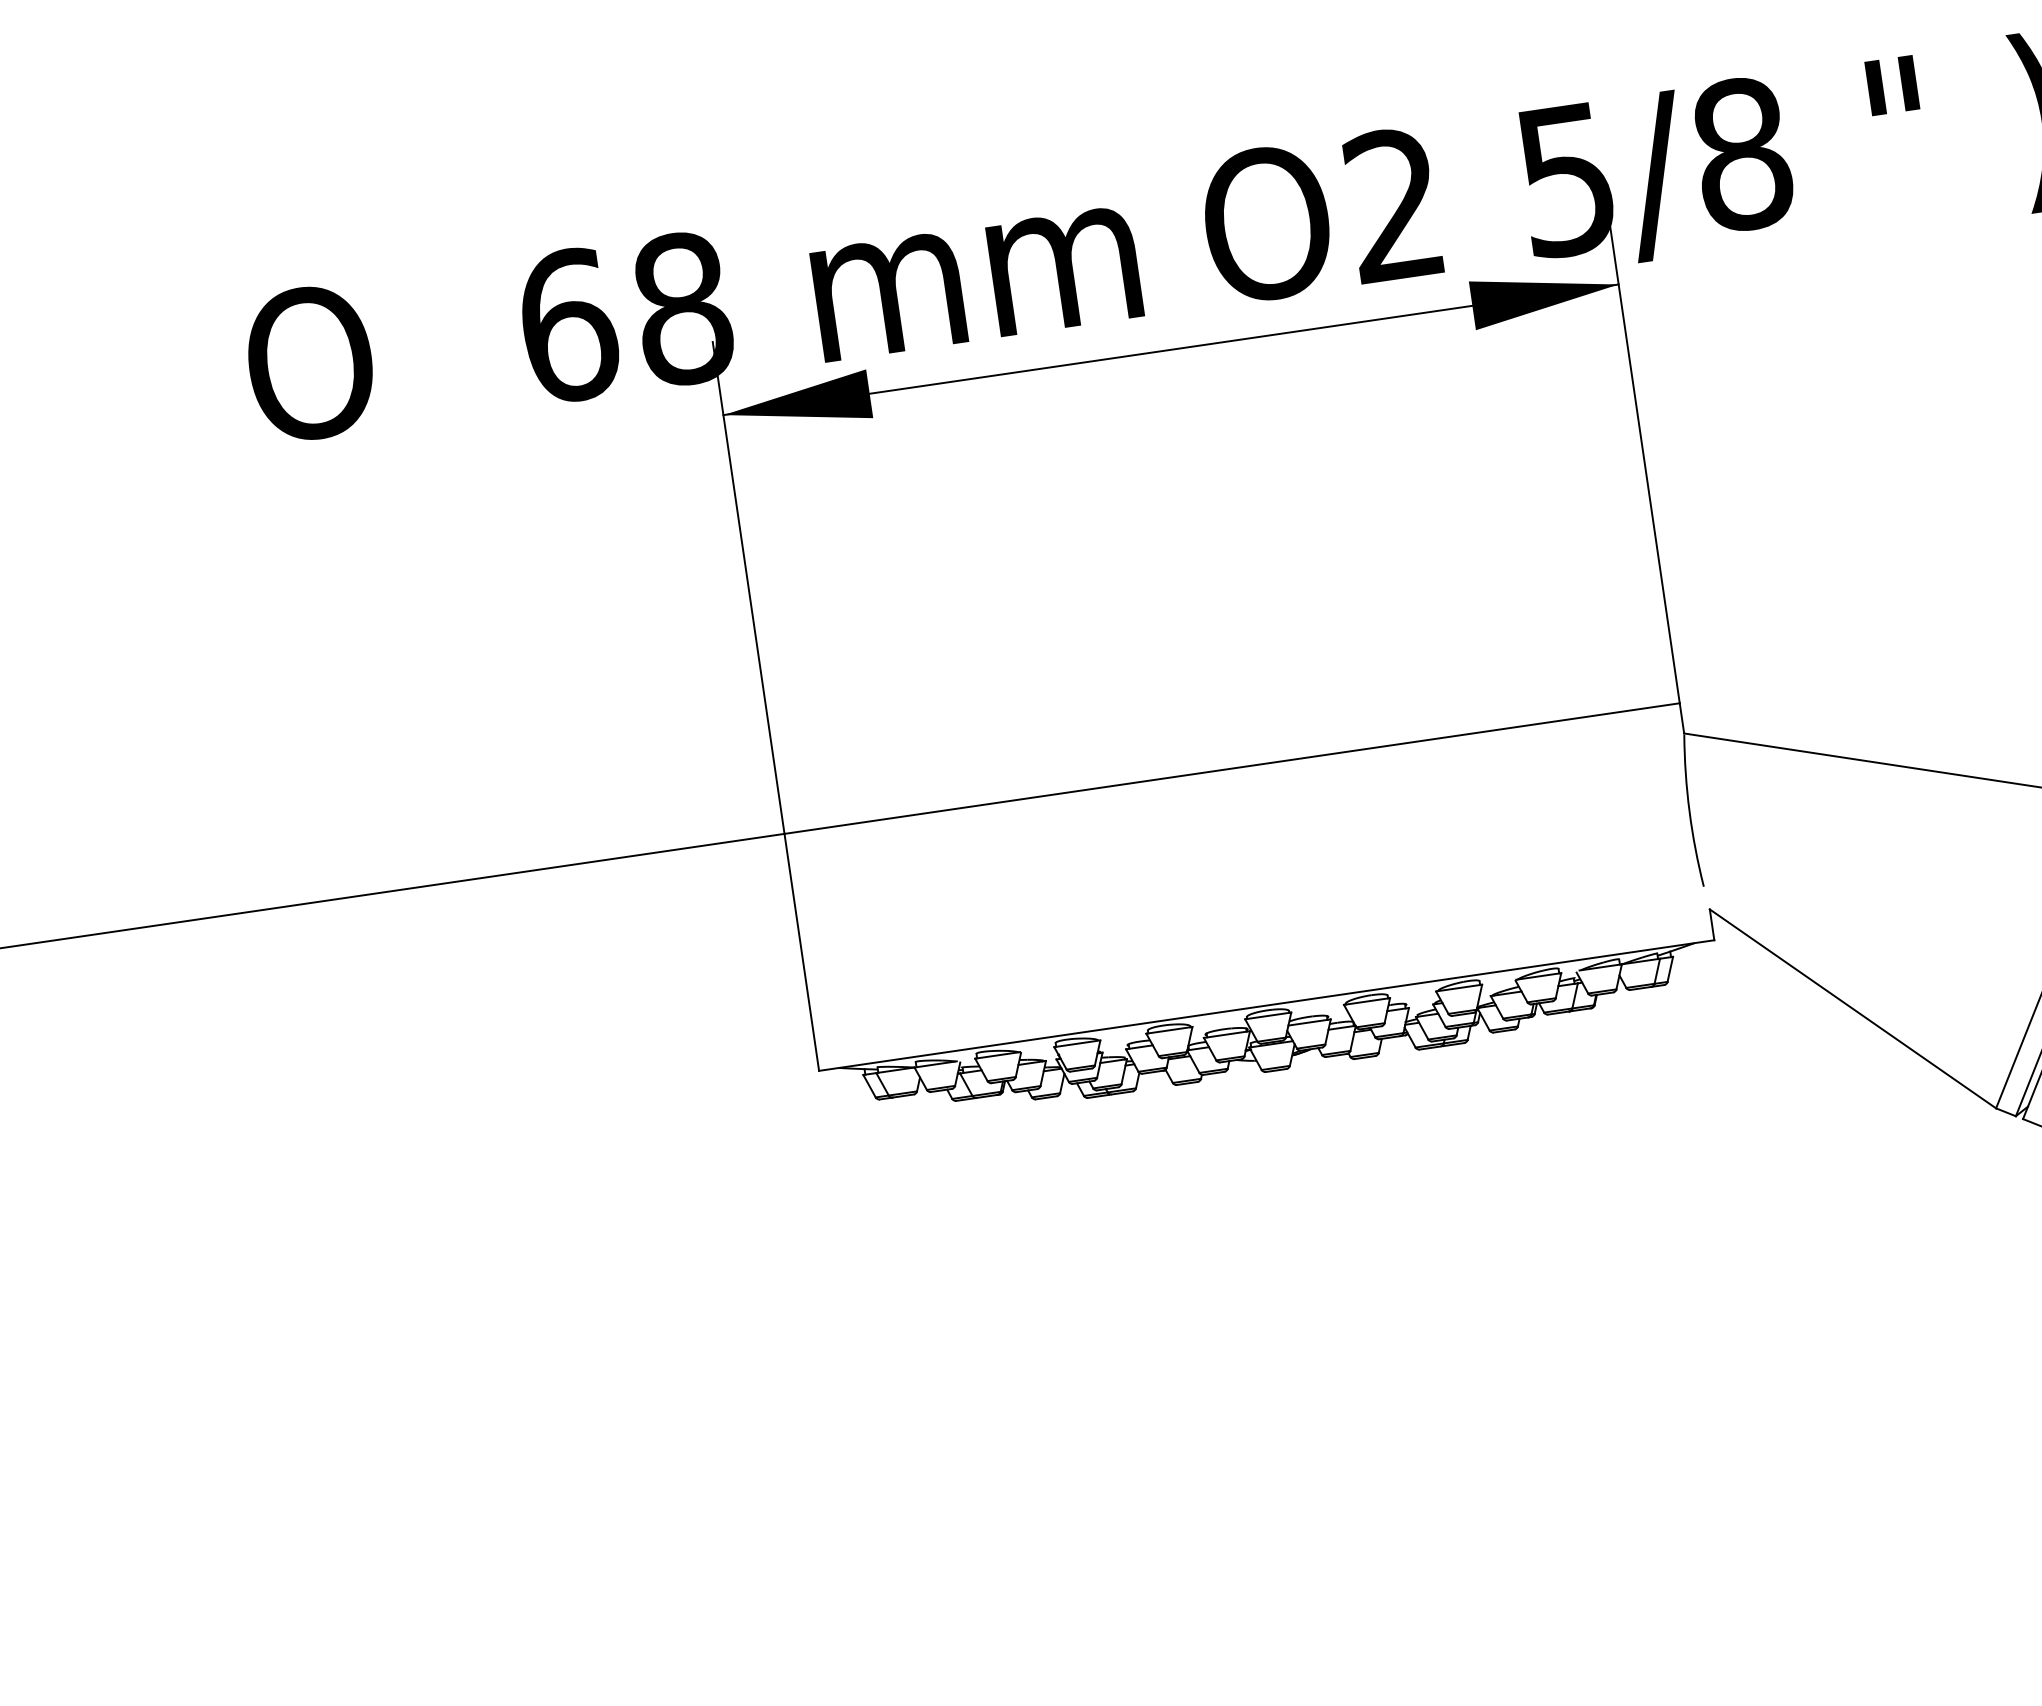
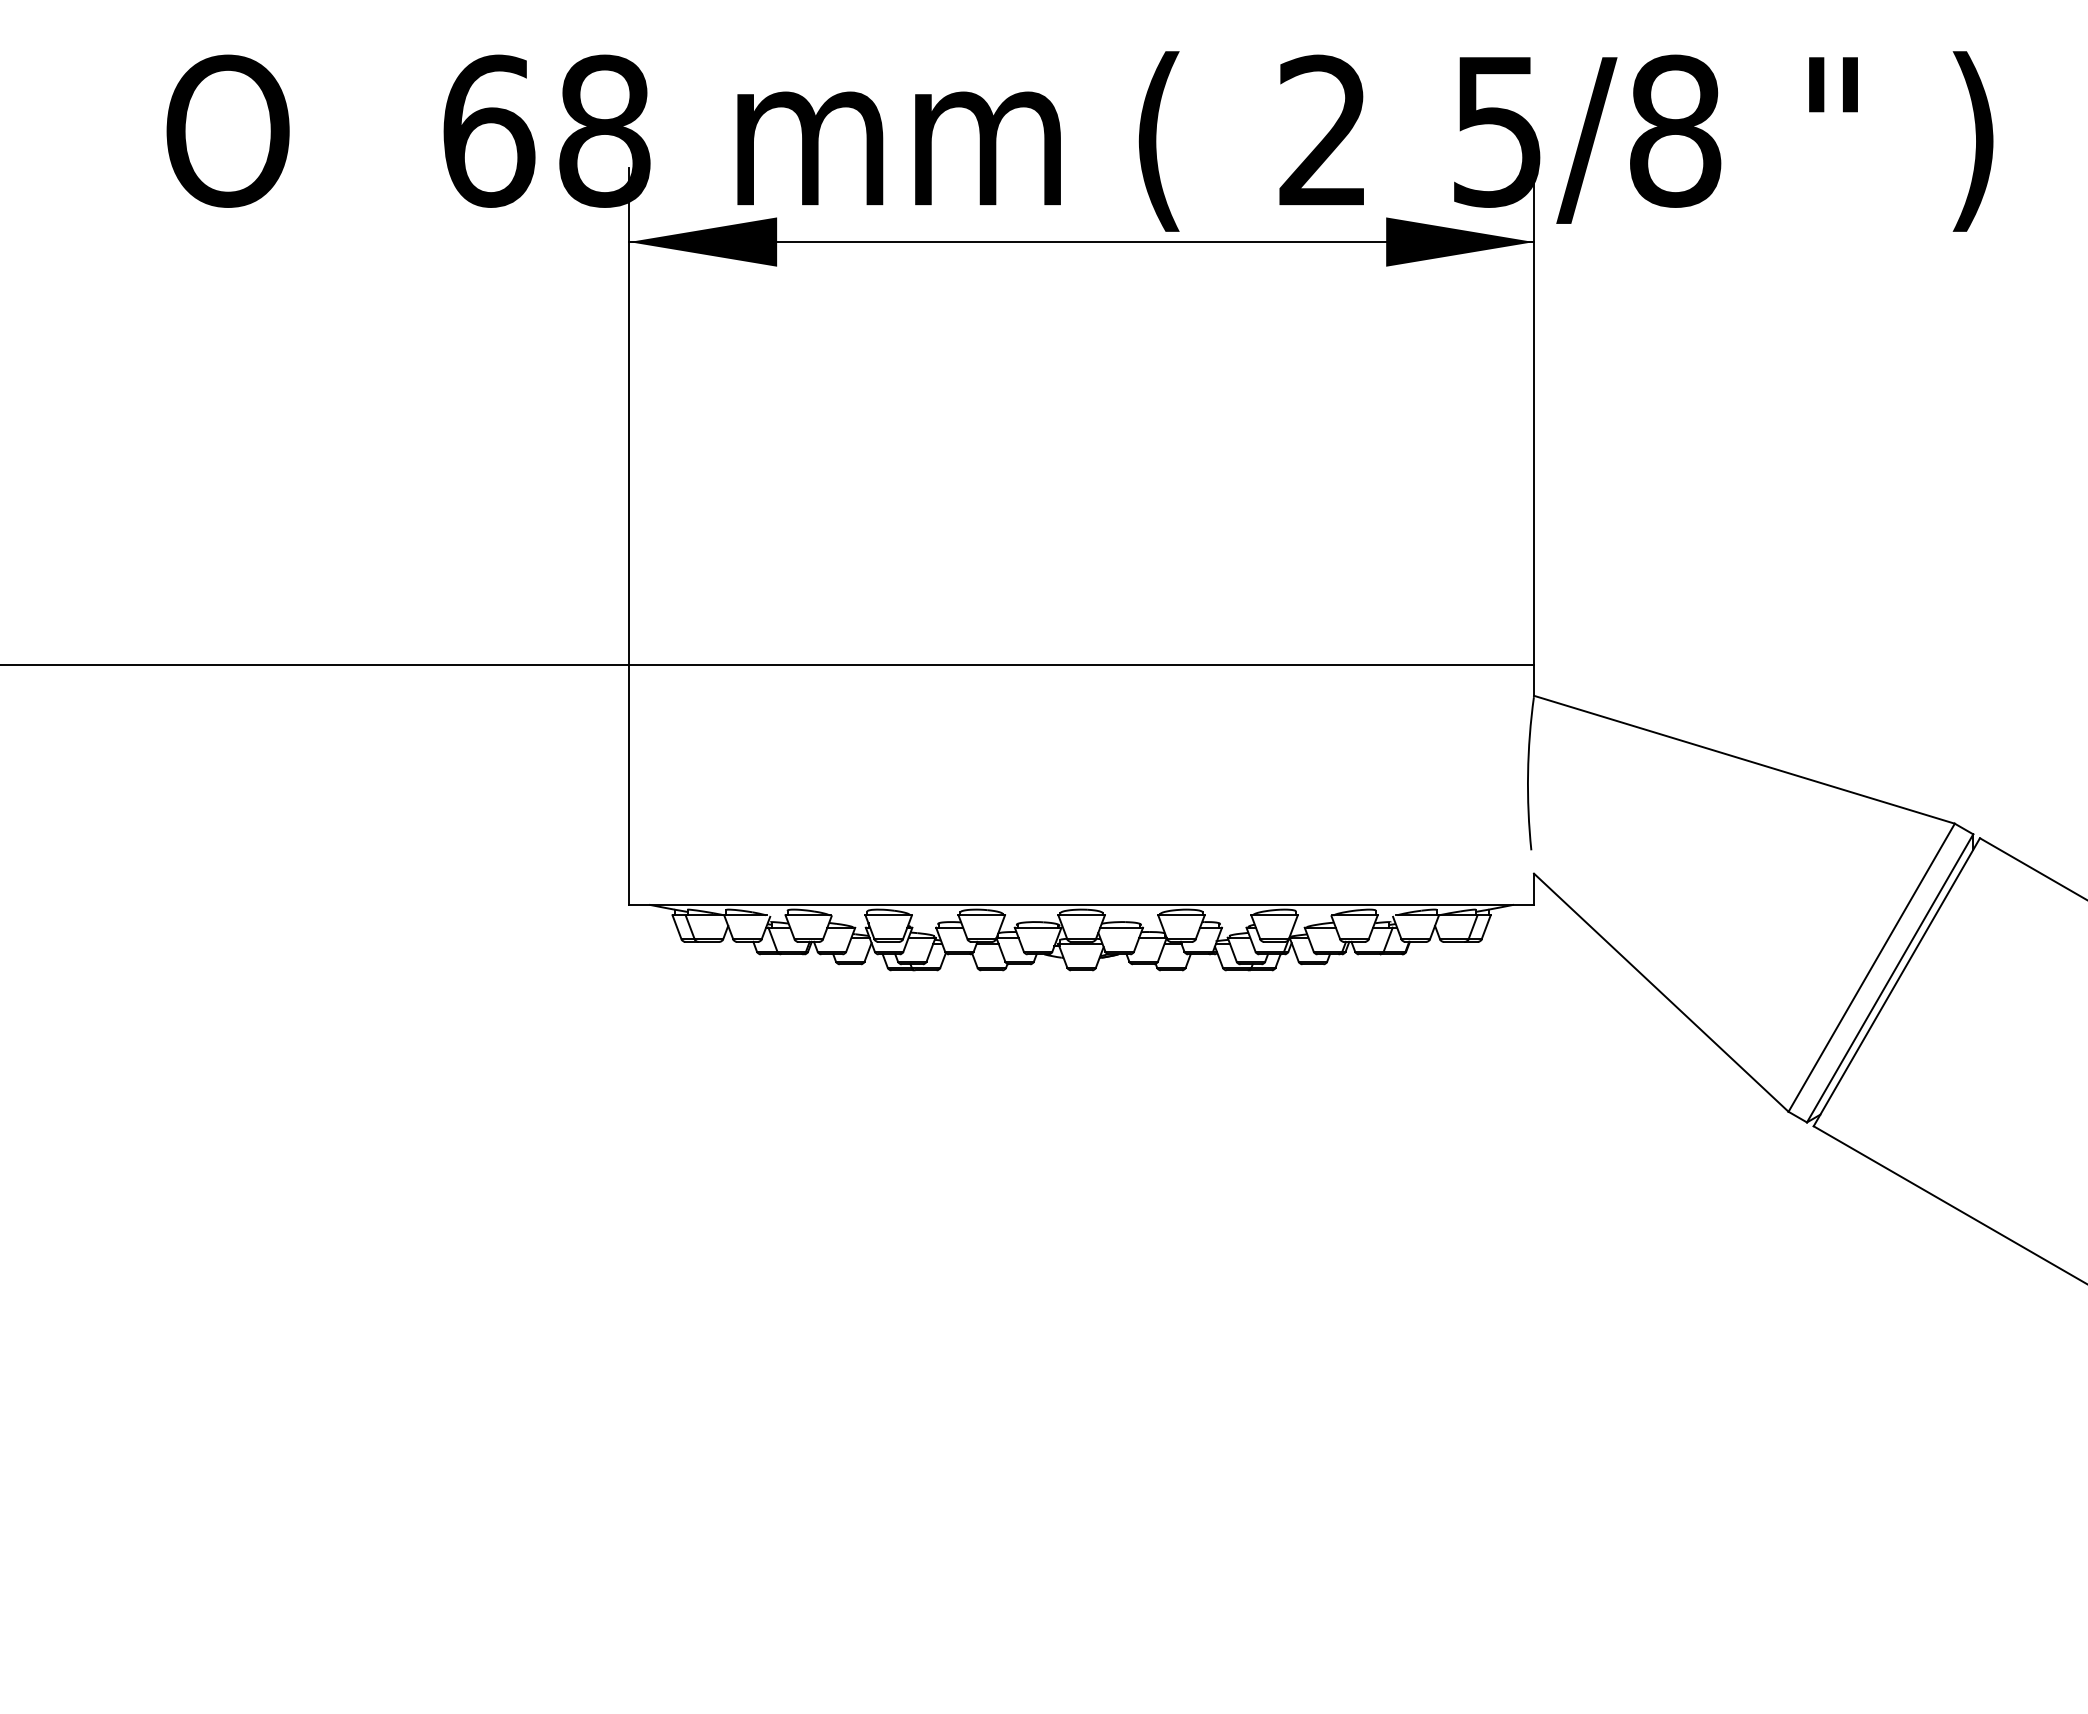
text: (1268, 233) -> (1194, 141), O -> (

